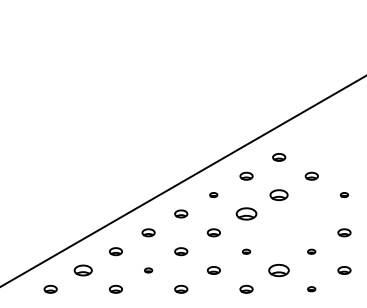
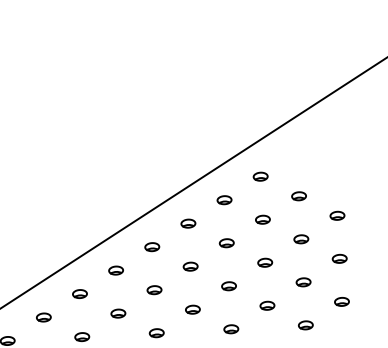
part: (213, 194) -> (187, 222), size x1.67
part: (279, 194) -> (263, 219), size x0.71
part: (344, 194) -> (337, 215), size x1.67
part: (246, 213) -> (226, 242), size x0.62
part: (311, 213) -> (300, 238), added
part: (279, 232) -> (265, 262), added
part: (246, 251) -> (228, 286), size x1.67
part: (311, 251) -> (303, 282), size x1.67
part: (83, 270) -> (44, 317), size x0.71
part: (148, 270) -> (118, 313), size x1.67
part: (279, 270) -> (267, 305), size x0.62
part: (311, 288) -> (305, 324), size x1.67

